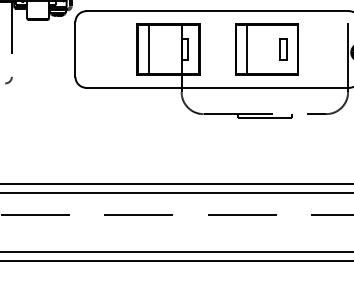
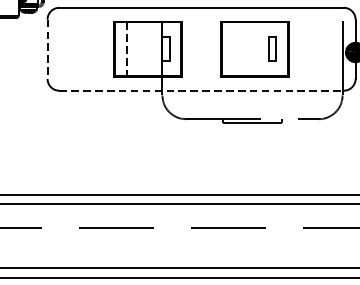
line: (148, 49) -> (126, 49), solid -> dashed
line: (247, 49) -> (233, 49), removed
line: (75, 50) -> (47, 50), solid -> dashed
line: (218, 87) -> (202, 90), solid -> dashed

